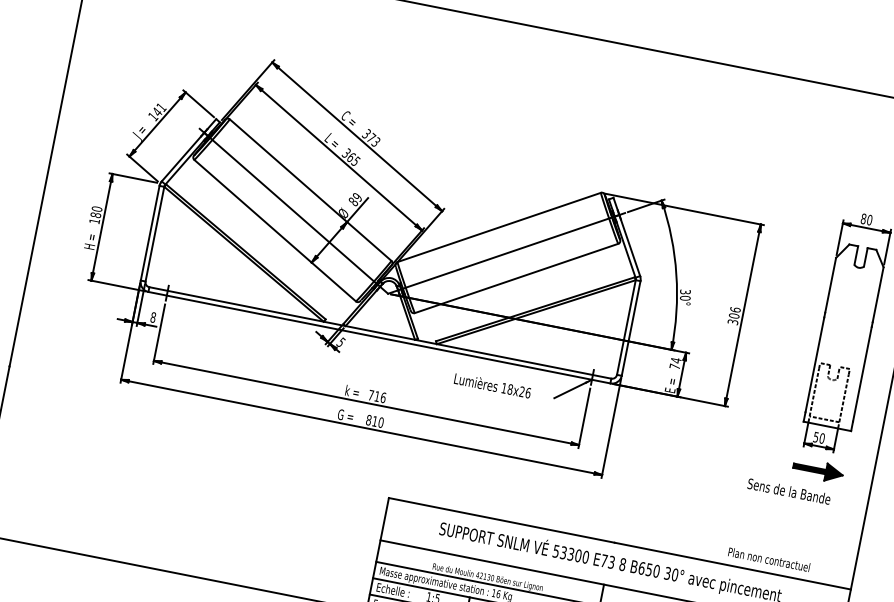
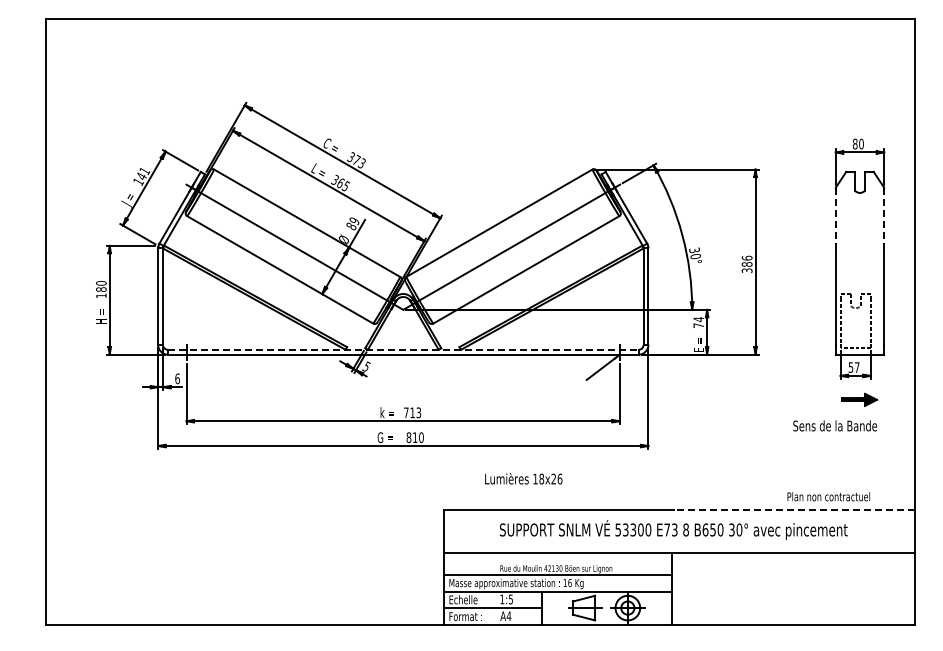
line: (830, 285) -> (835, 215), solid -> dashed
line: (878, 294) -> (884, 215), solid -> dashed
text: (734, 316) -> (747, 264), 306 -> 386
text: (153, 317) -> (177, 378), 8 -> 6
line: (380, 332) -> (403, 349), solid -> dashed
text: (492, 385) -> (523, 478), moved
text: (383, 397) -> (418, 412), 716 -> 713
text: (821, 438) -> (856, 367), 50 -> 57
part: (818, 470) -> (859, 399), size x0.7
line: (731, 566) -> (793, 510), solid -> dashed

